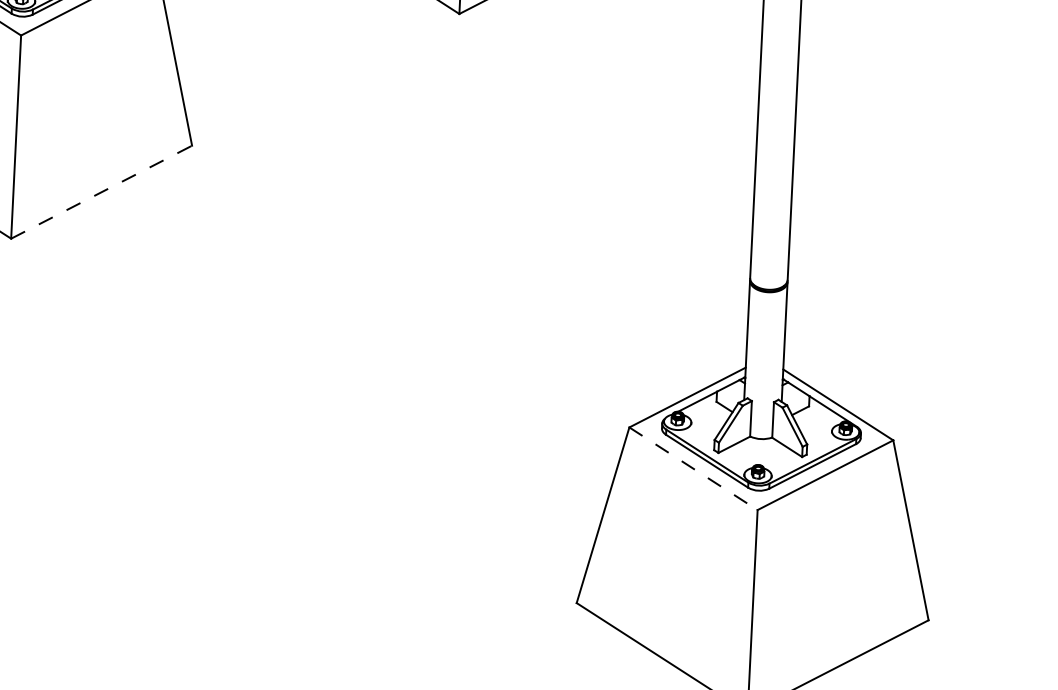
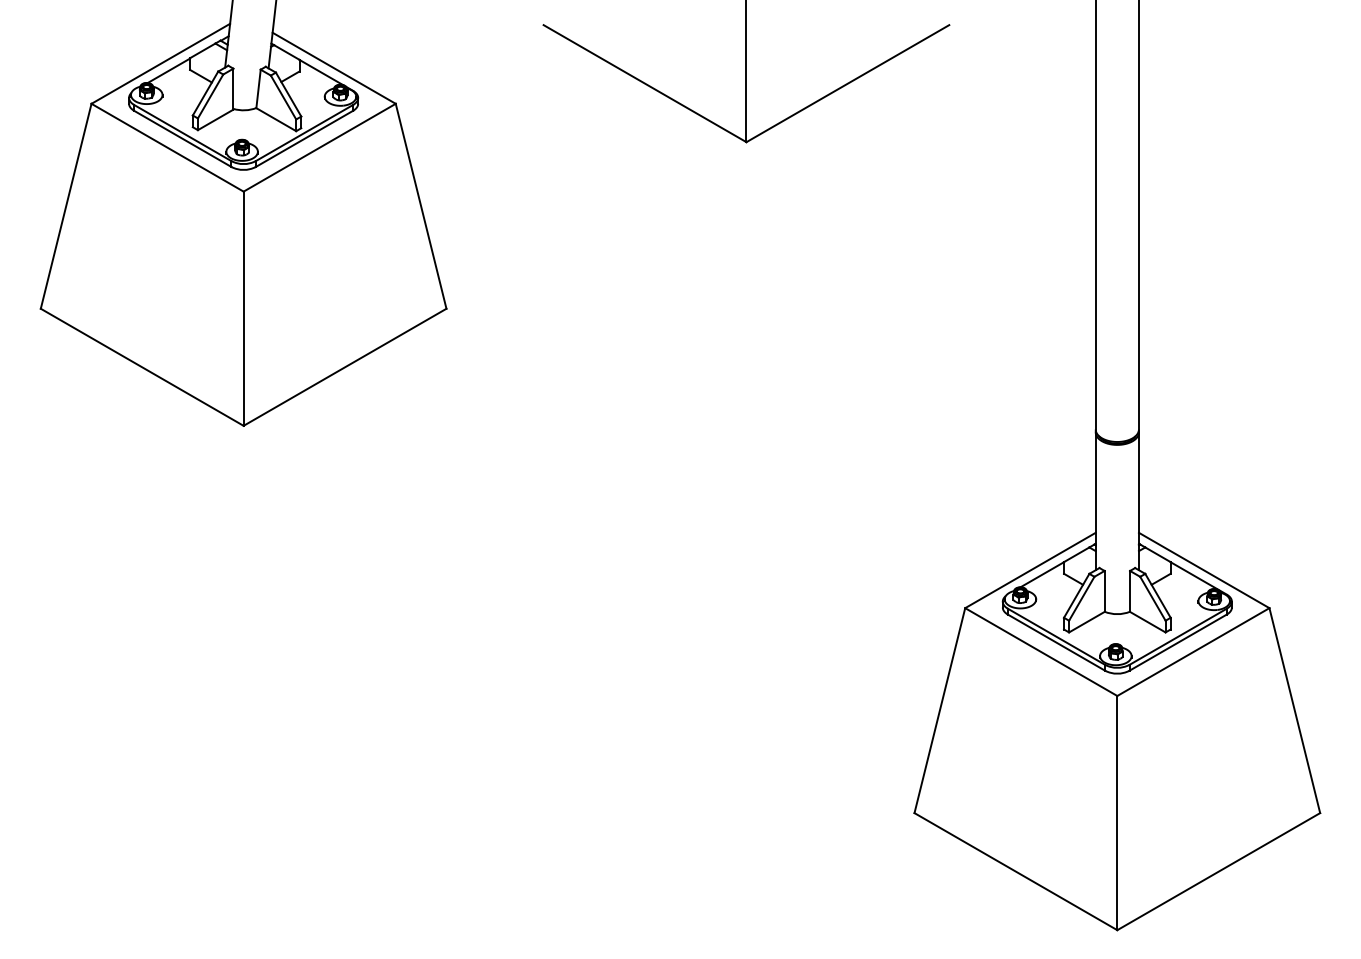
line: (102, 192) -> (345, 367), dashed -> solid
line: (693, 469) -> (1041, 652), dashed -> solid

